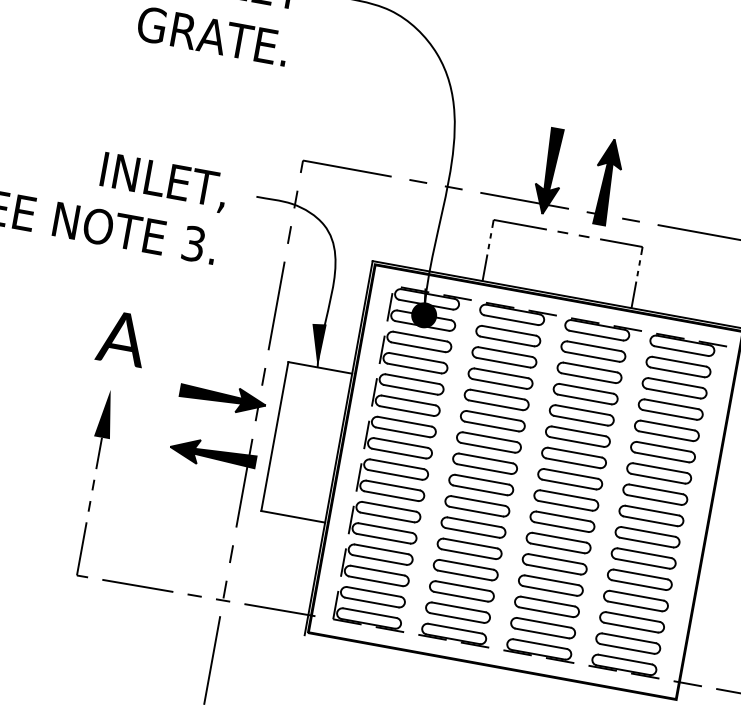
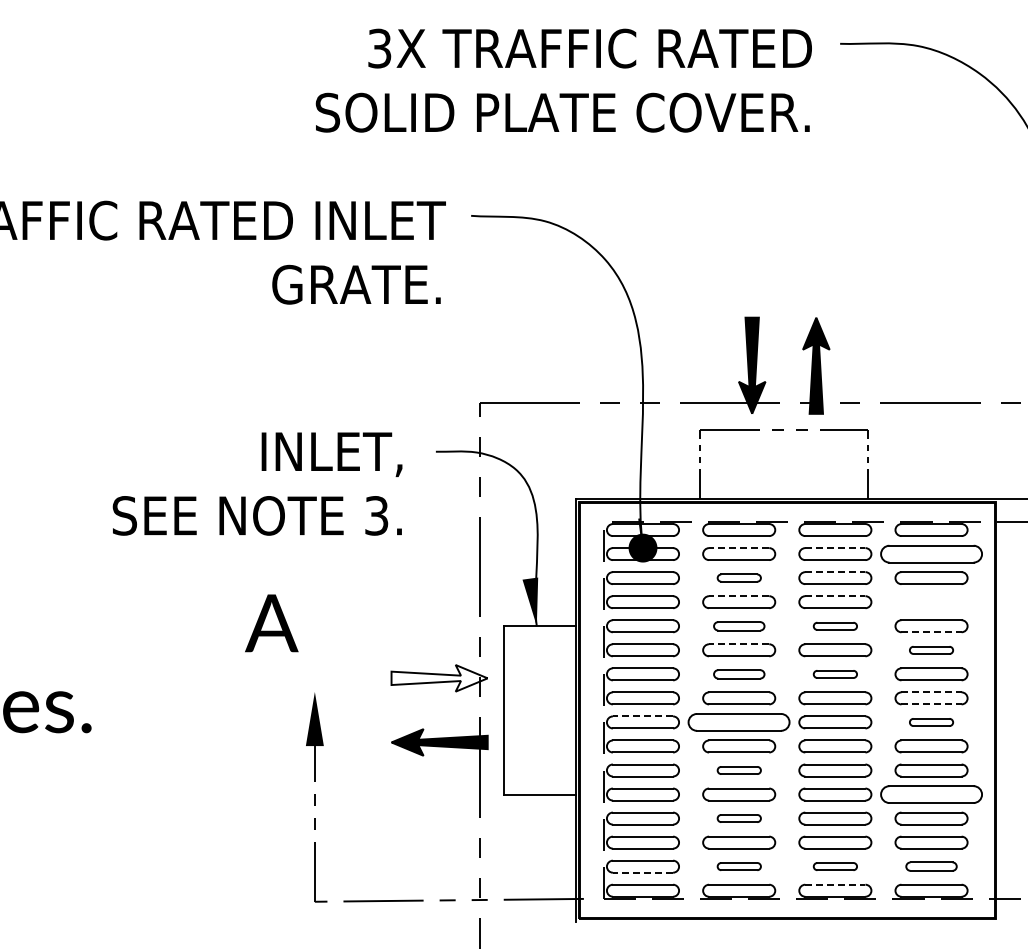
line: (508, 331) -> (738, 548), solid -> dashed
text: (122, 338) -> (271, 623), moved
line: (594, 346) -> (835, 548), solid -> dashed
part: (504, 356) -> (739, 577), size x0.6
part: (678, 366) -> (931, 553), size x1.4
line: (590, 367) -> (835, 572), solid -> dashed
line: (500, 373) -> (738, 596), solid -> dashed
line: (586, 389) -> (835, 596), solid -> dashed
fill: (223, 397) -> (439, 677), removed
part: (496, 400) -> (739, 626), size x0.7
part: (670, 409) -> (931, 602), removed
line: (493, 415) -> (738, 644), solid -> dashed
part: (581, 415) -> (835, 626), size x0.6
line: (666, 436) -> (932, 632), solid -> dashed
part: (489, 442) -> (739, 674), size x0.7
part: (662, 452) -> (931, 650), size x0.6
part: (574, 458) -> (835, 674), size x0.6
line: (396, 464) -> (642, 716), solid -> dashed
part: (481, 485) -> (739, 722), size x1.4
line: (657, 489) -> (932, 692), solid -> dashed
line: (655, 500) -> (932, 704), solid -> dashed
part: (651, 516) -> (931, 722), size x0.6
part: (473, 527) -> (739, 770), size x0.6
part: (466, 570) -> (739, 818), size x0.6
part: (639, 579) -> (931, 794), size x1.4
line: (371, 602) -> (642, 872), solid -> dashed
part: (458, 612) -> (739, 866), size x0.6
part: (543, 628) -> (835, 866), size x0.6
line: (540, 643) -> (835, 884), solid -> dashed
part: (628, 643) -> (931, 866), size x0.7

